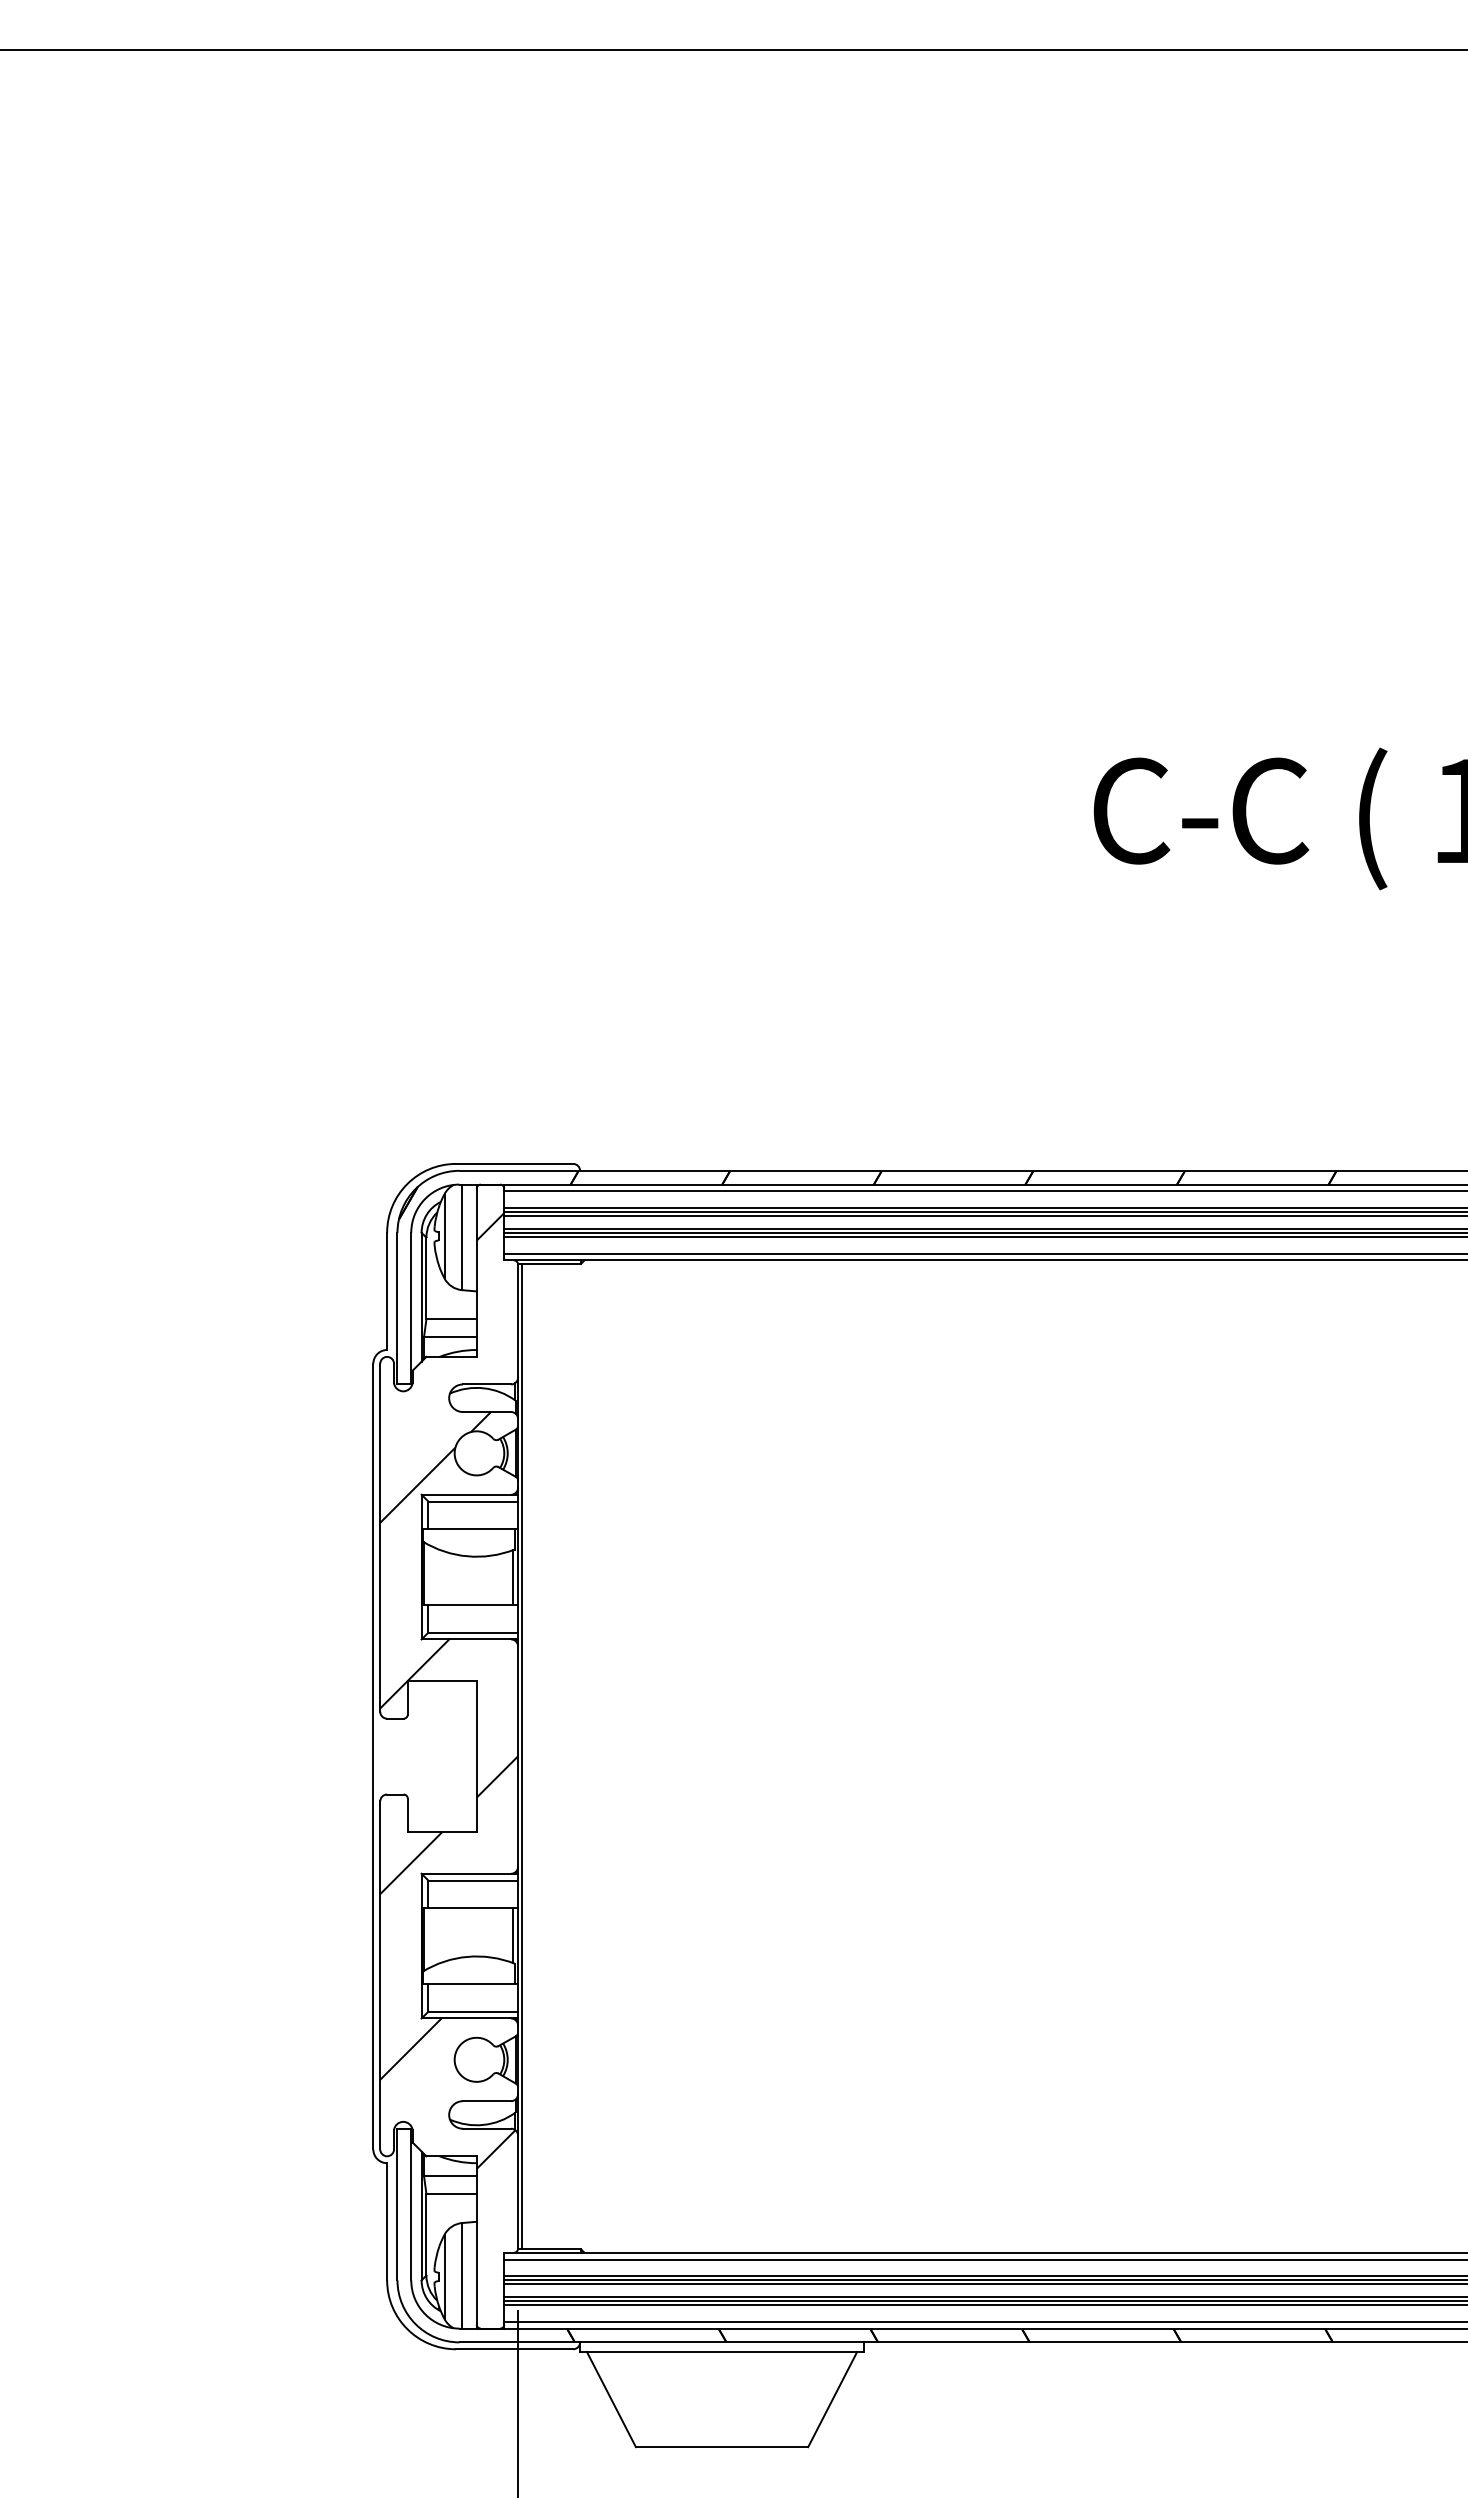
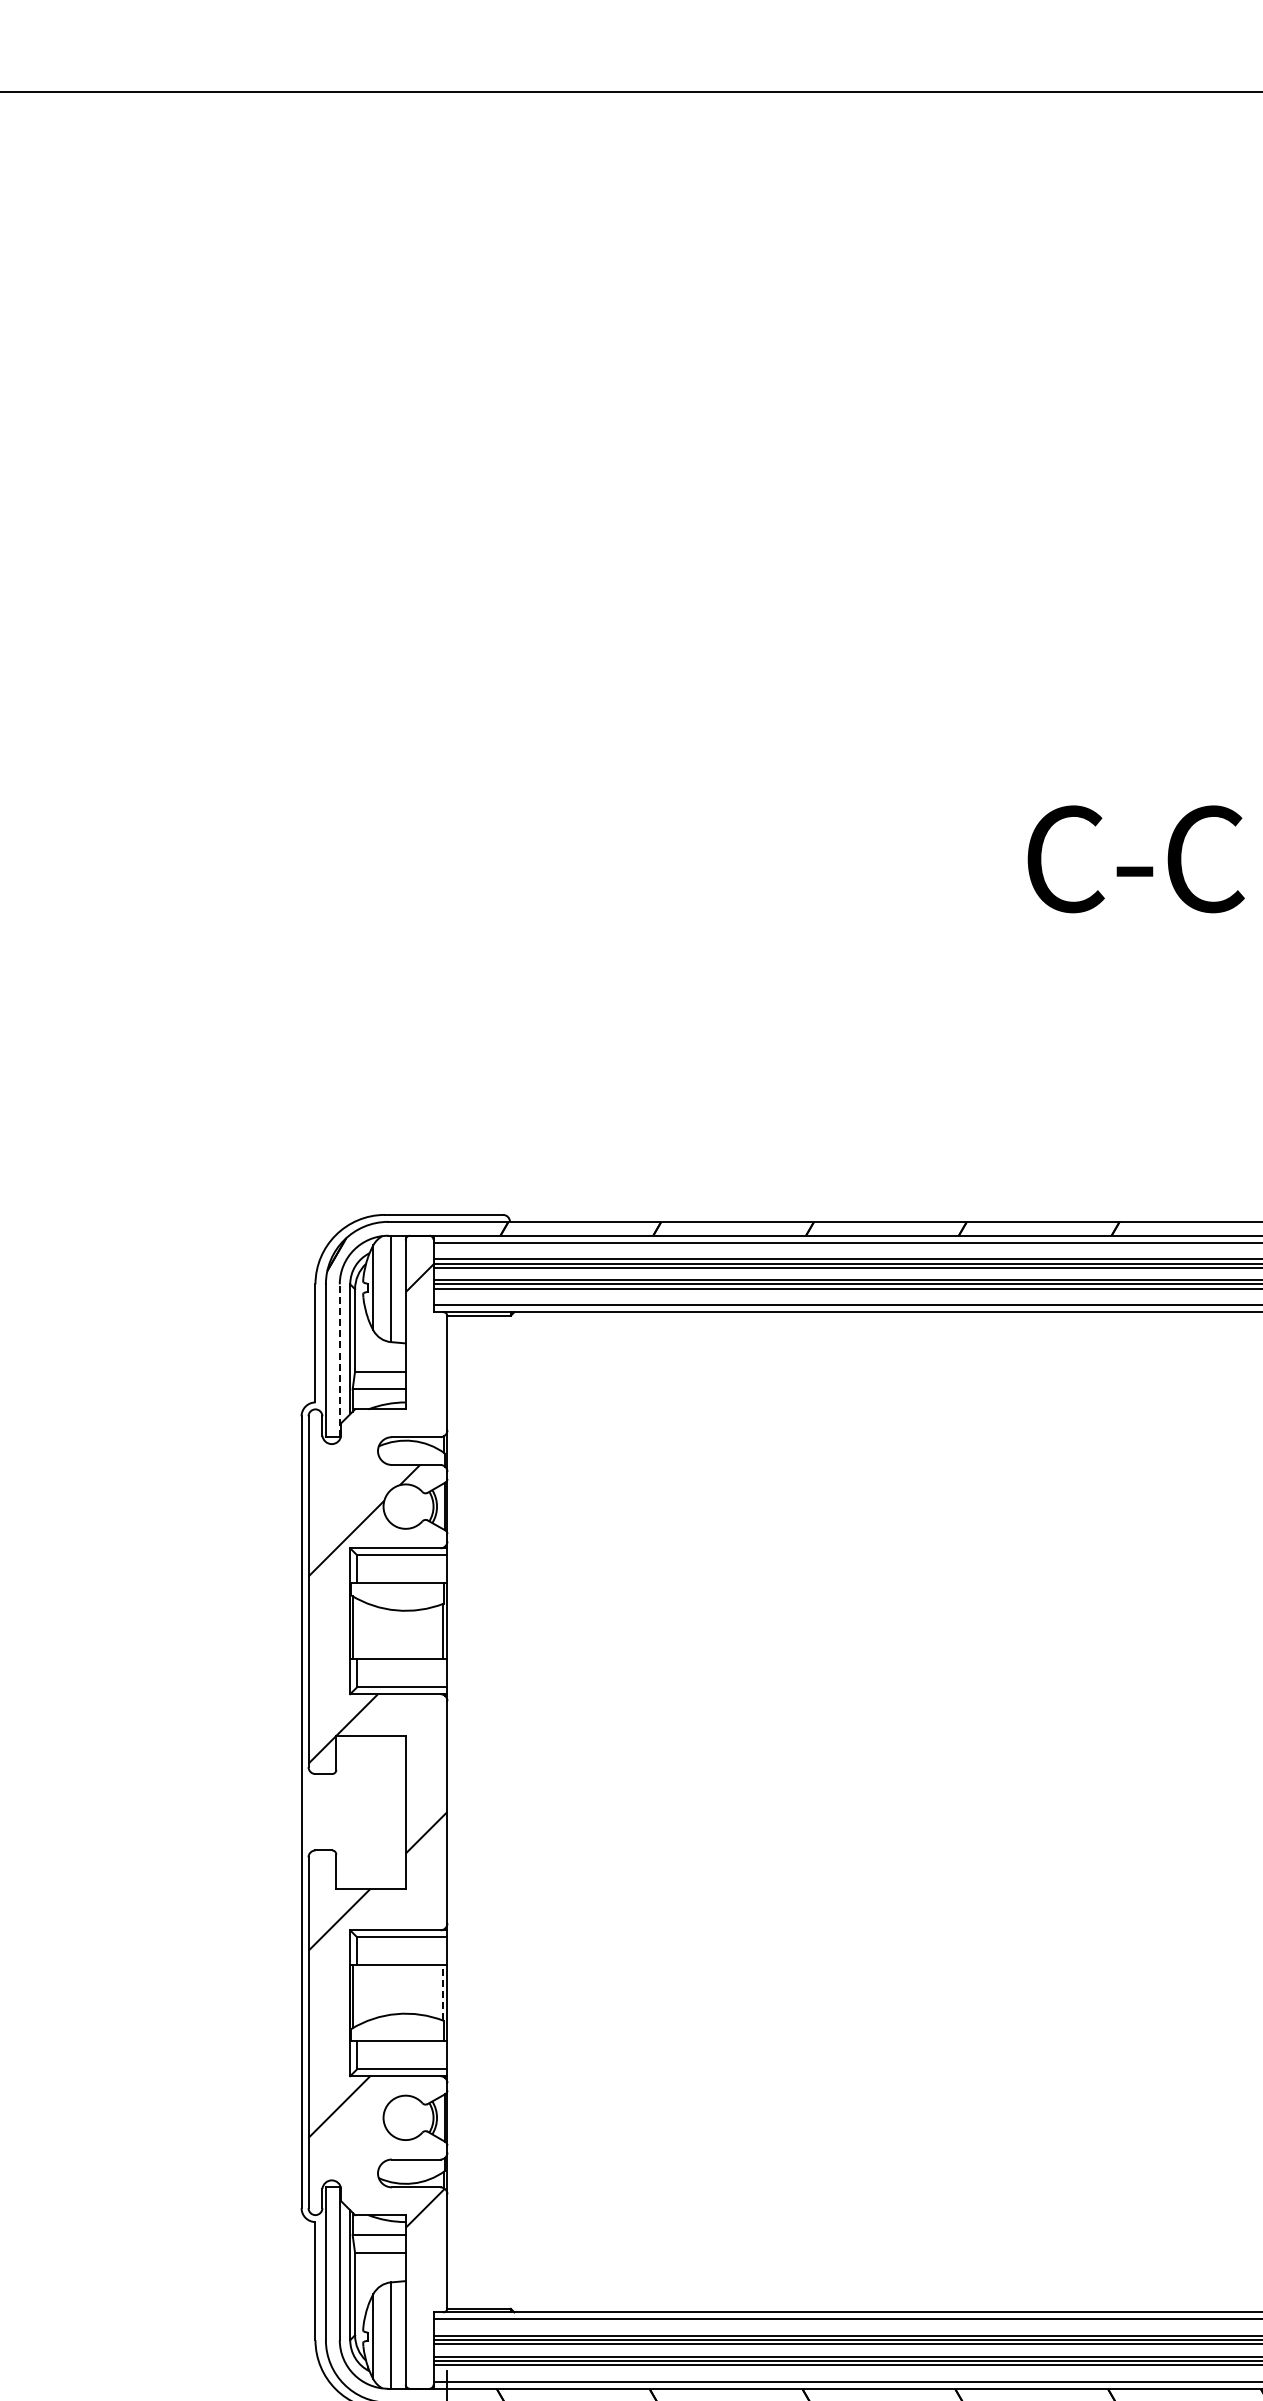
line: (411, 1308) -> (340, 1360), solid -> dashed
line: (521, 1756) -> (450, 1812), removed
line: (513, 1935) -> (442, 1992), solid -> dashed

